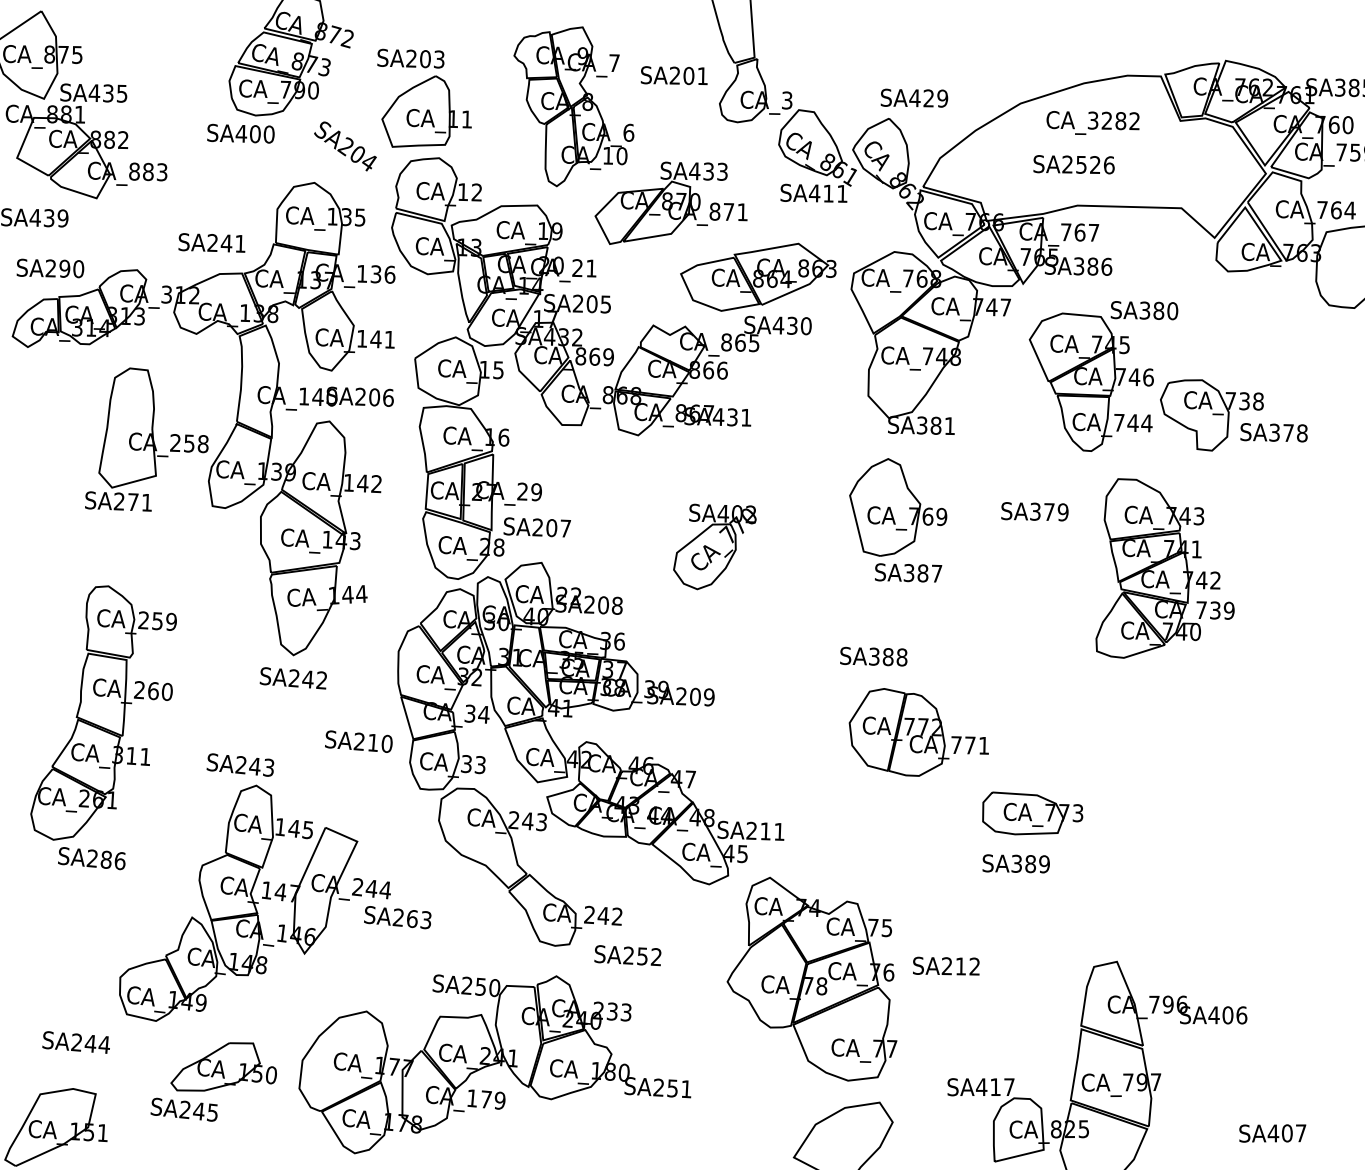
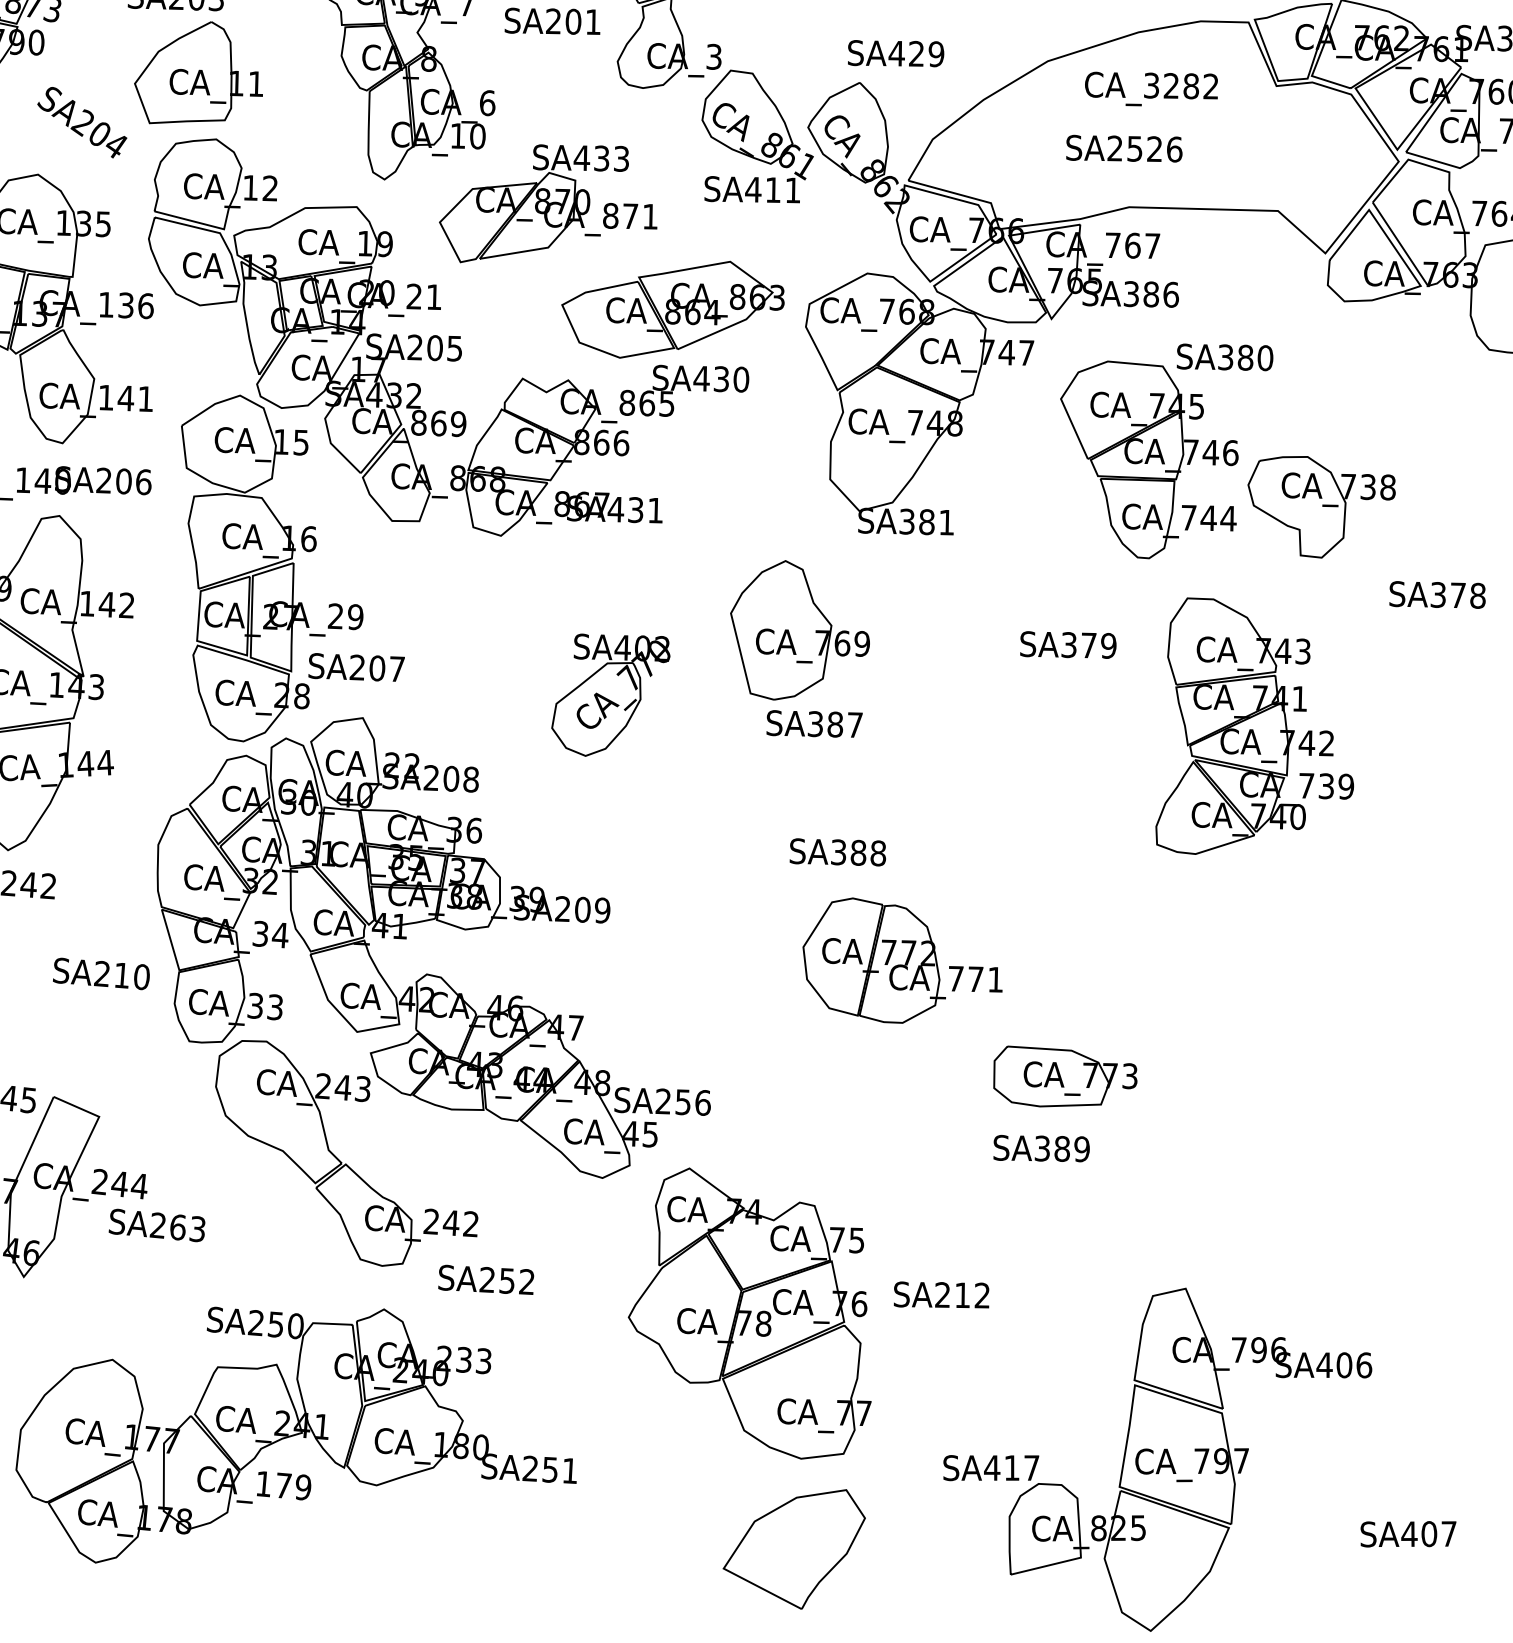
text: (1273, 432) -> (1436, 594), moved
part: (898, 520) -> (800, 648), moved
text: (772, 831) -> (693, 1102), SA211 -> SA256

